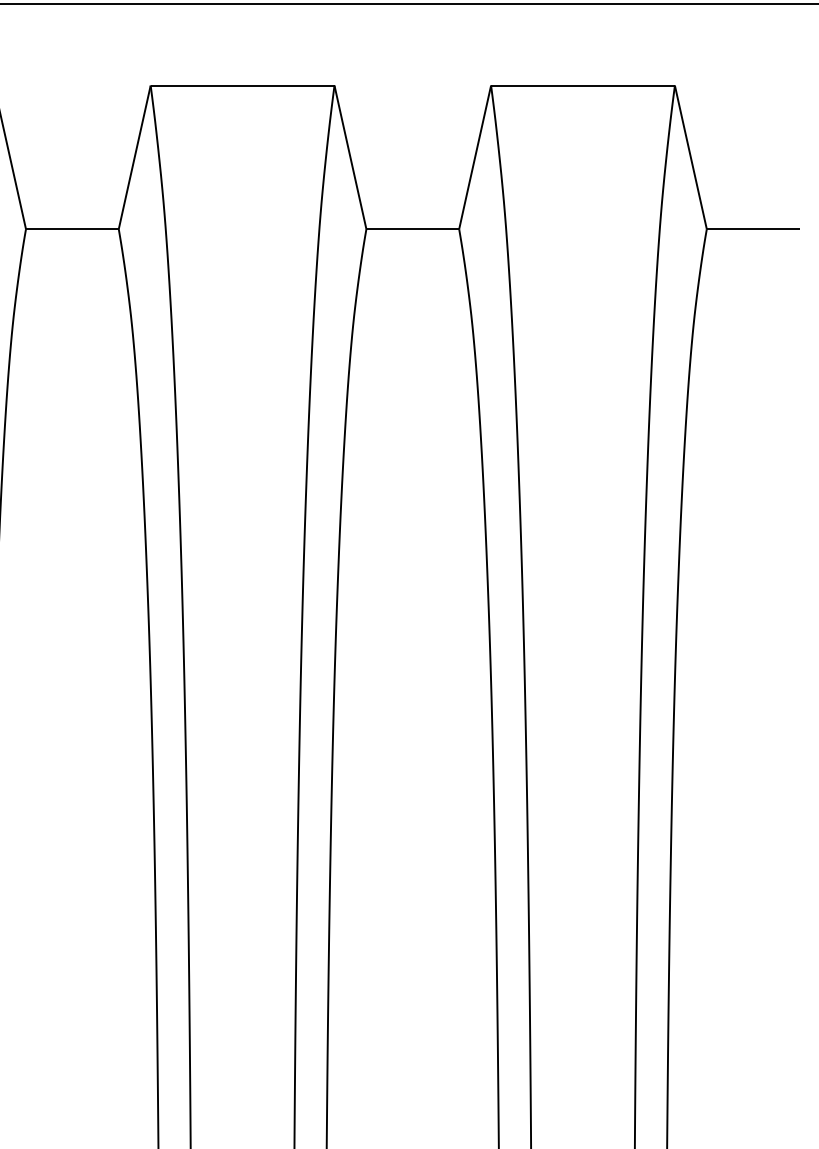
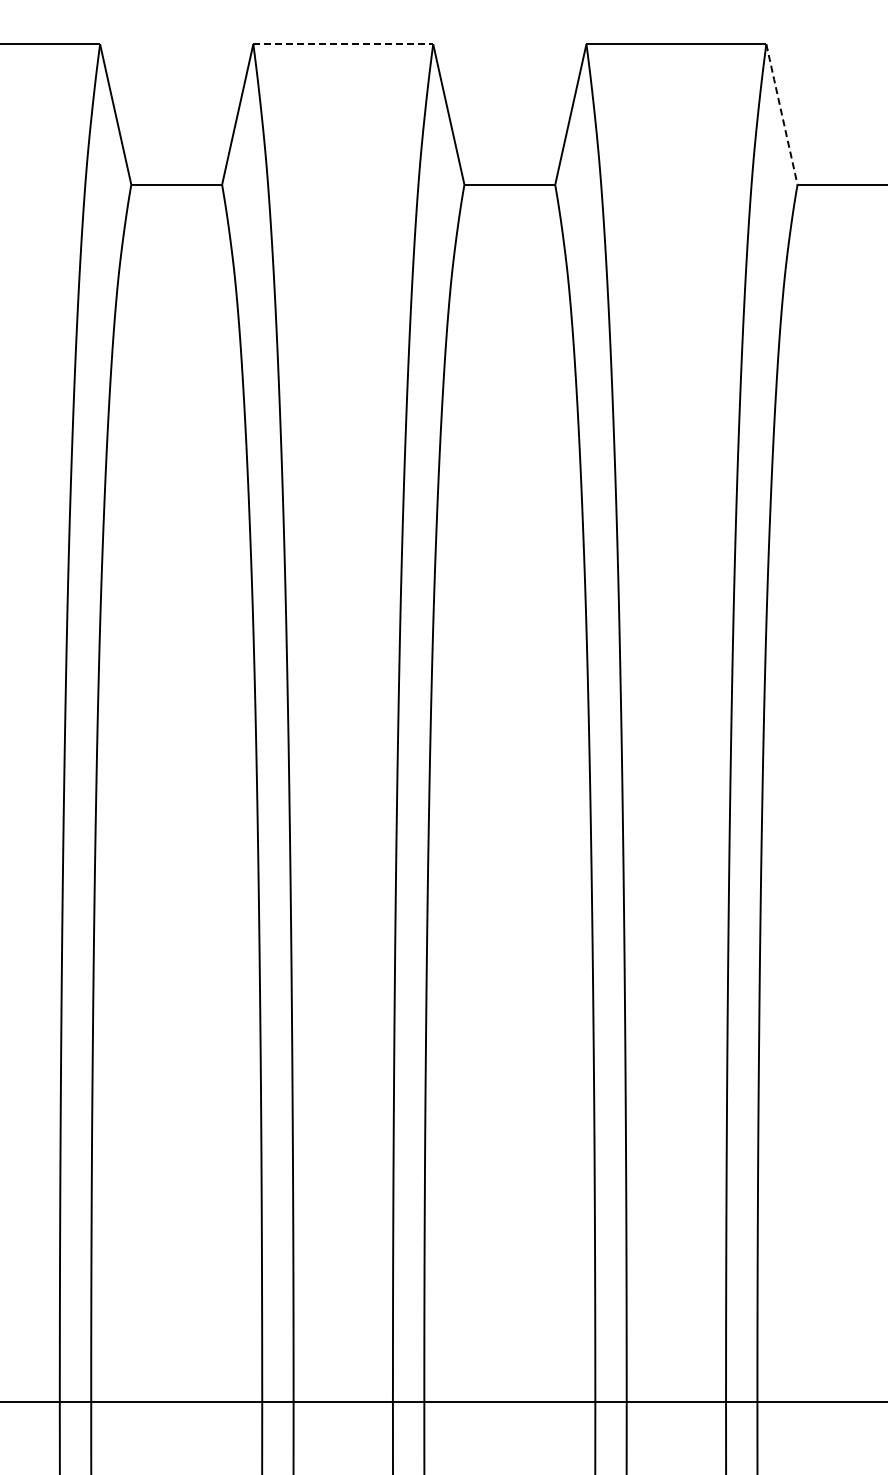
line: (241, 85) -> (342, 44), solid -> dashed
line: (690, 157) -> (781, 114), solid -> dashed

